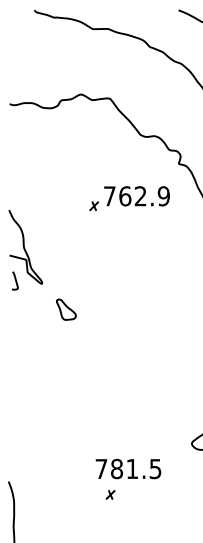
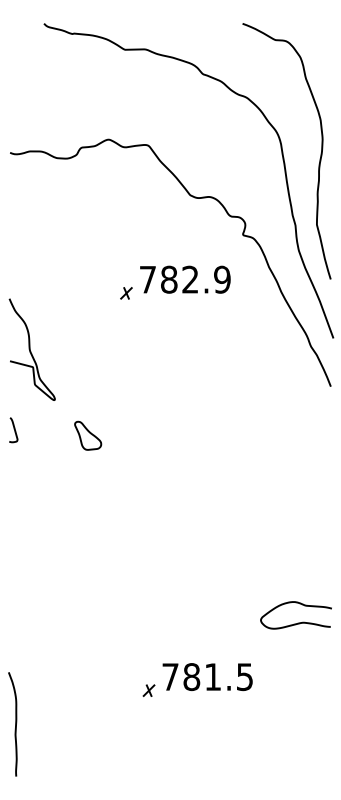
text: (125, 196) -> (169, 279), 762.9 -> 782.9
curve: (15, 280) -> (13, 429), moved
text: (128, 469) -> (207, 677), moved

